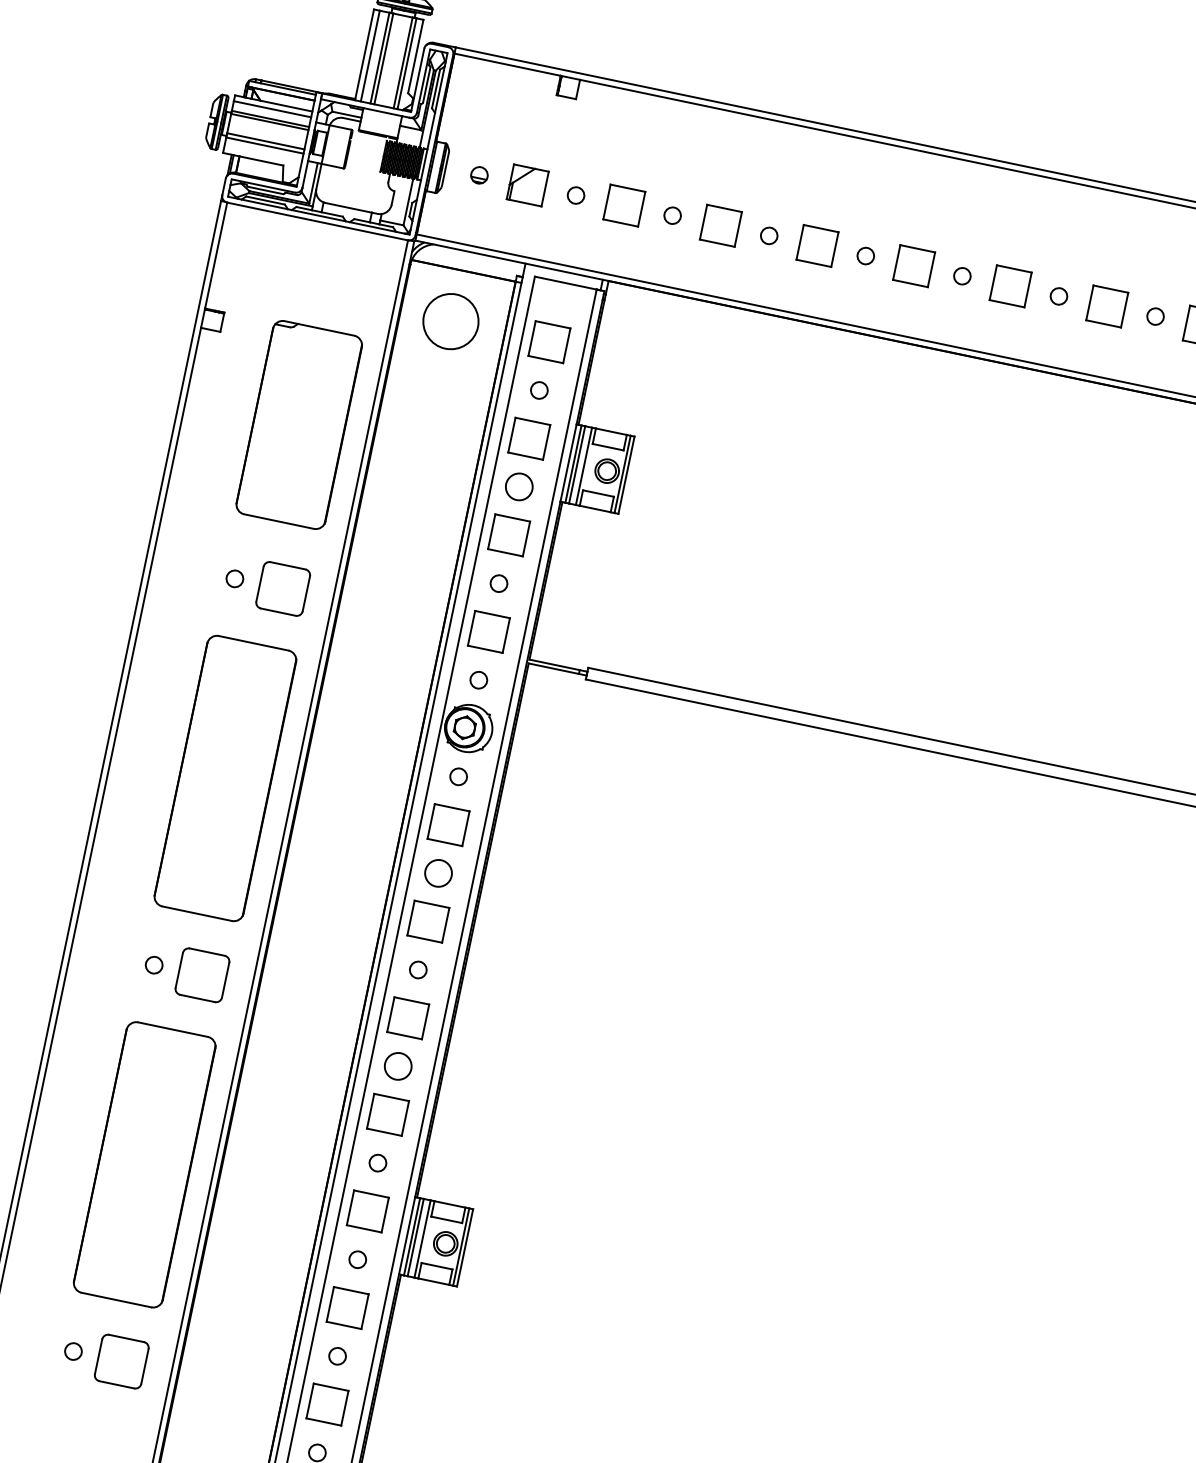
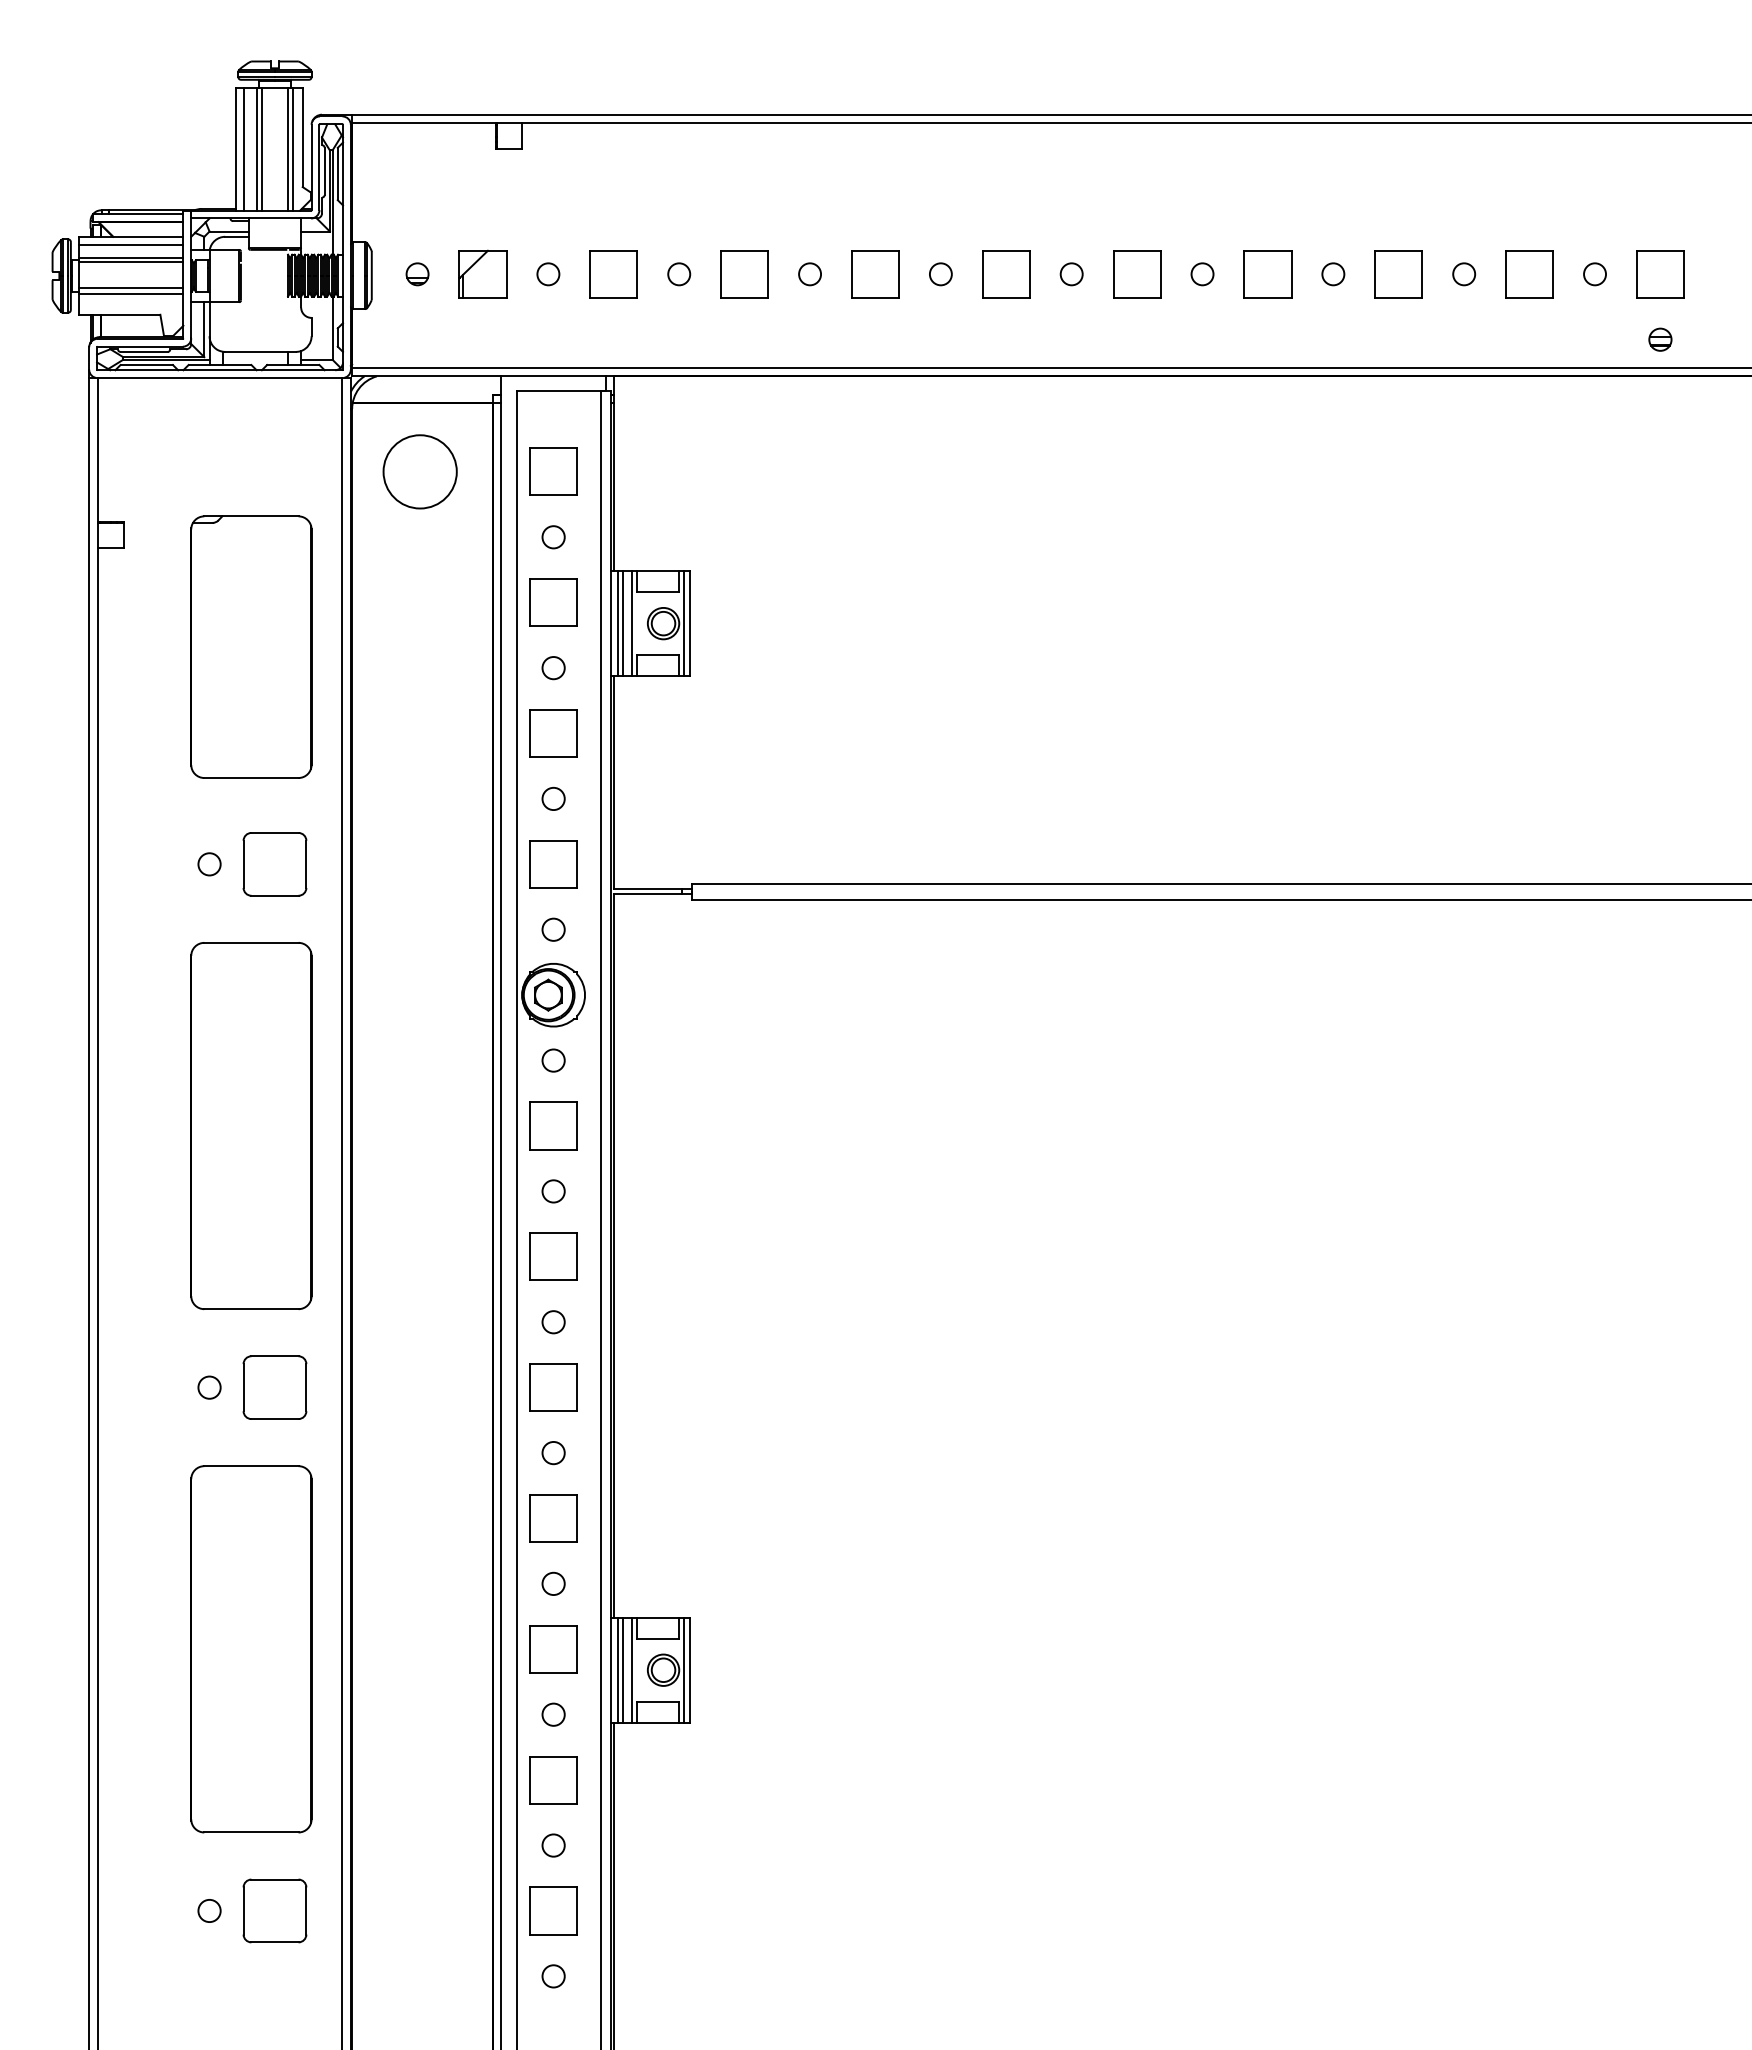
circle: (519, 487) -> (553, 668), size x0.62
circle: (438, 873) -> (553, 1191), size x0.62
circle: (397, 1066) -> (553, 1453), size x0.62

